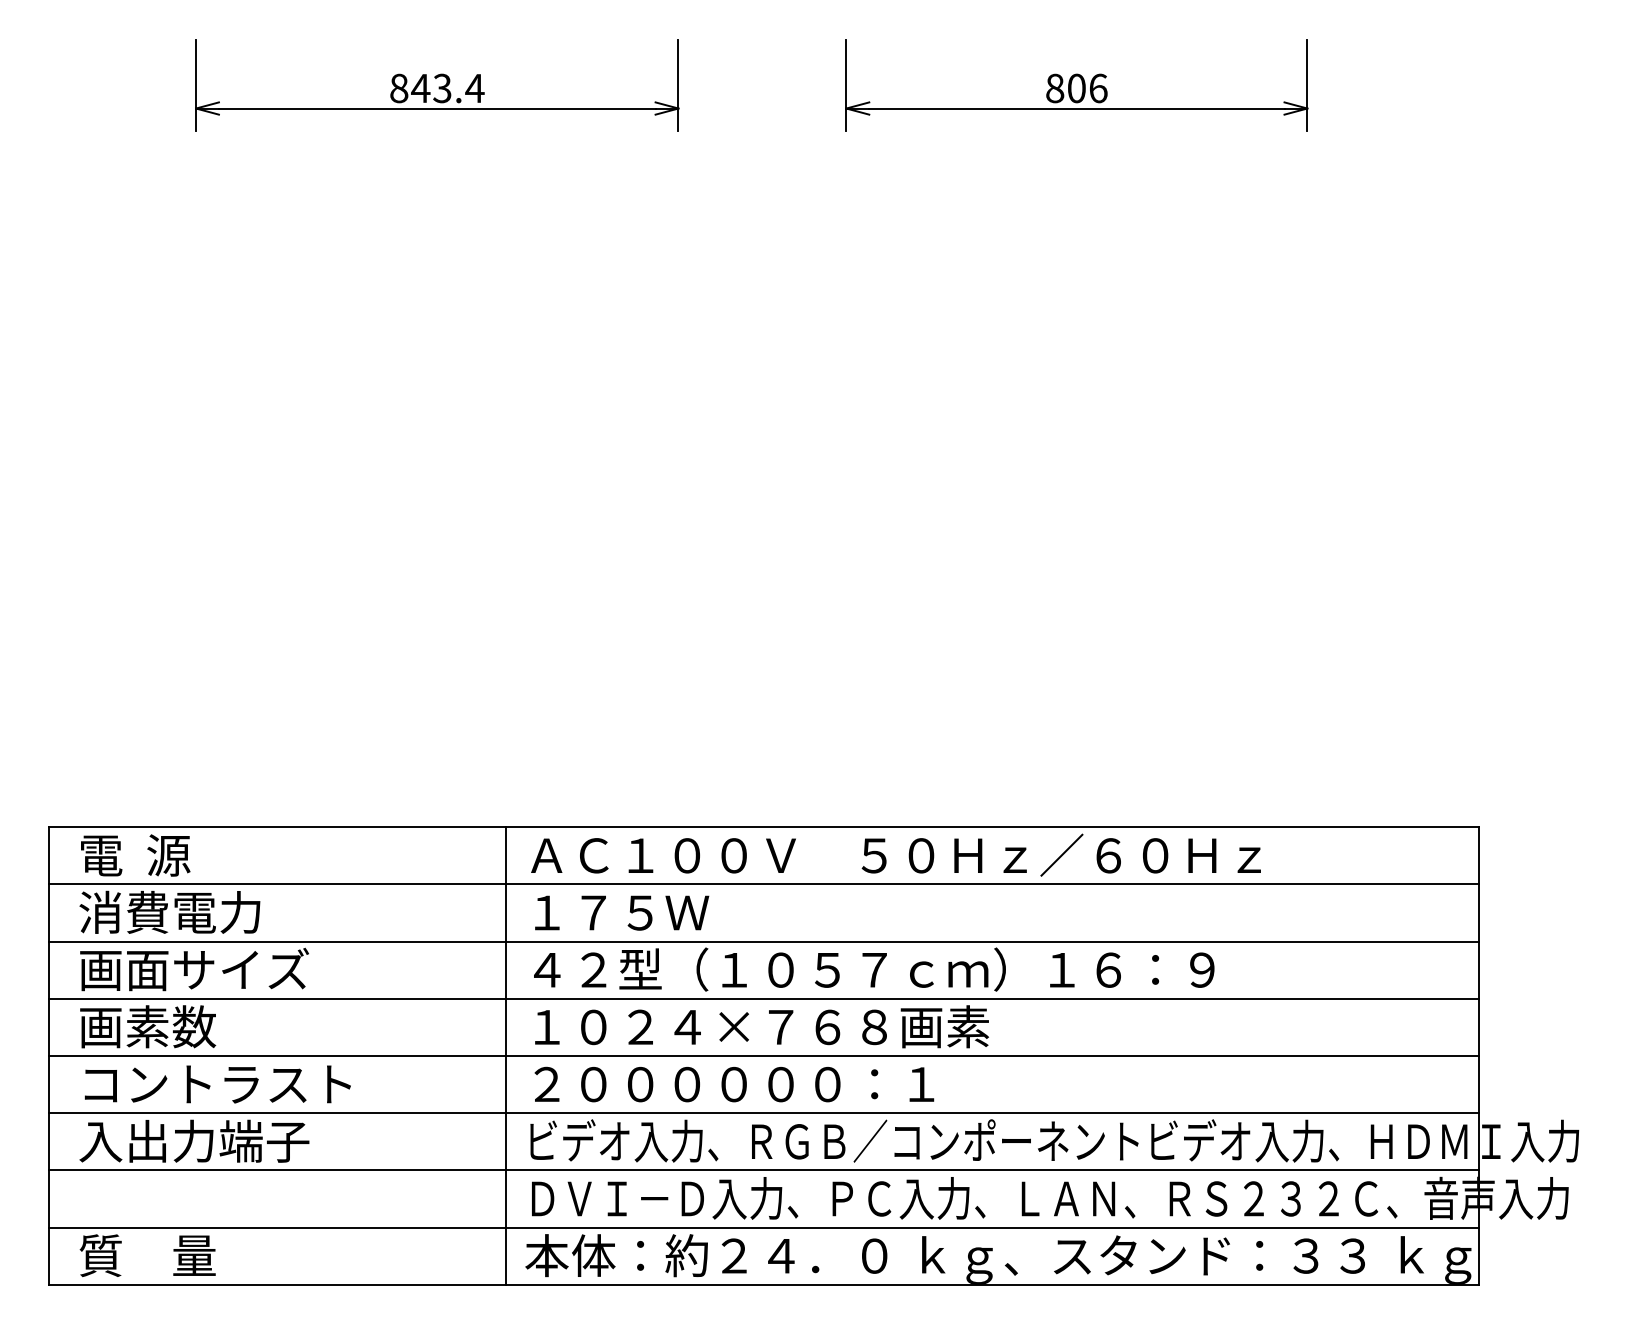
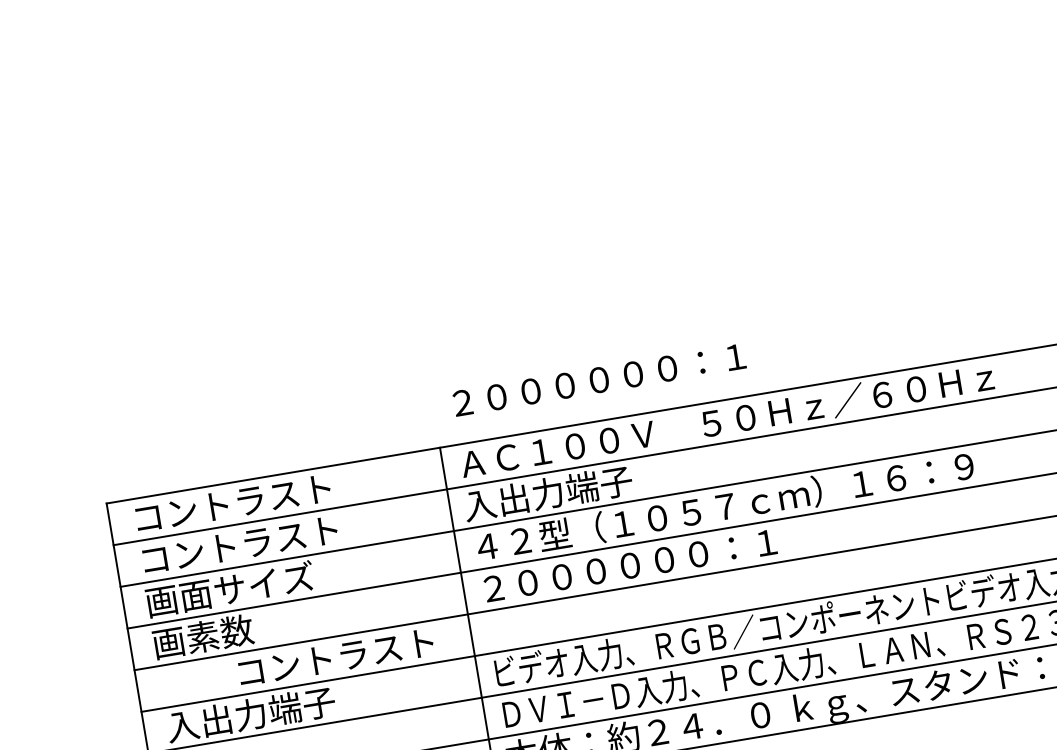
text: (215, 855) -> (231, 503), 電  源 -> コントラスト
text: (214, 911) -> (237, 544), 消費電力 -> コントラスト
text: (640, 912) -> (548, 493), １７５Ｗ -> 入出力端子
text: (761, 1026) -> (650, 561), １０２４×７６８画素 -> ２００００００：１
text: (217, 1084) -> (335, 657), moved
text: (734, 1084) -> (599, 380), moved

